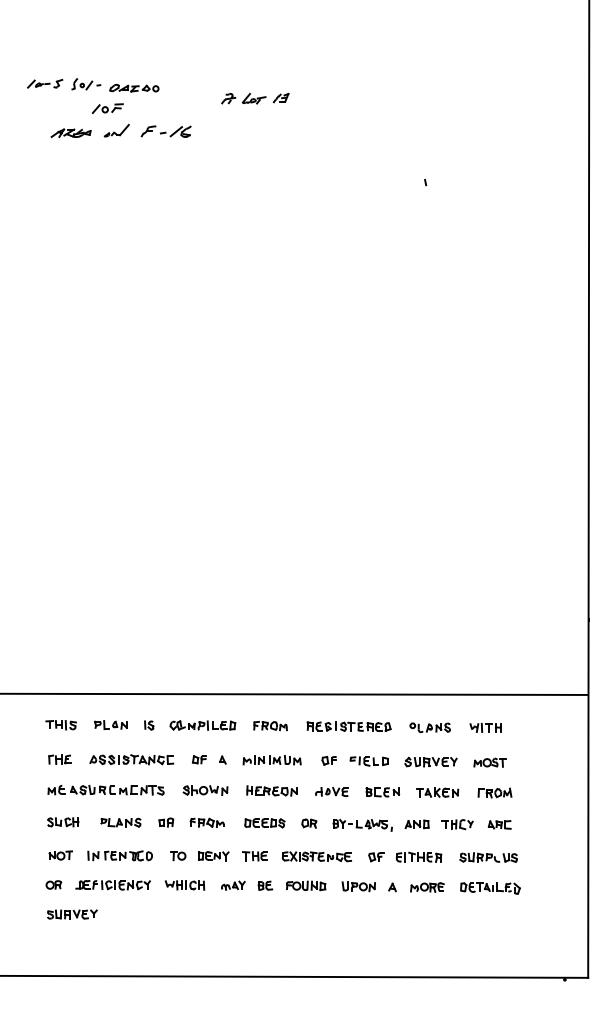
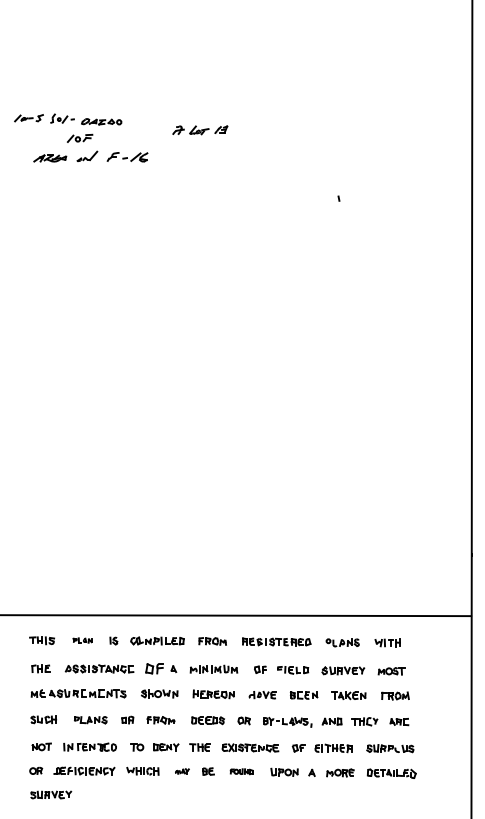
part: (110, 724) -> (82, 640), size x0.7
part: (199, 759) -> (154, 668), size x1.6
part: (233, 885) -> (182, 771), size x0.7
part: (306, 885) -> (241, 771), size x0.7

